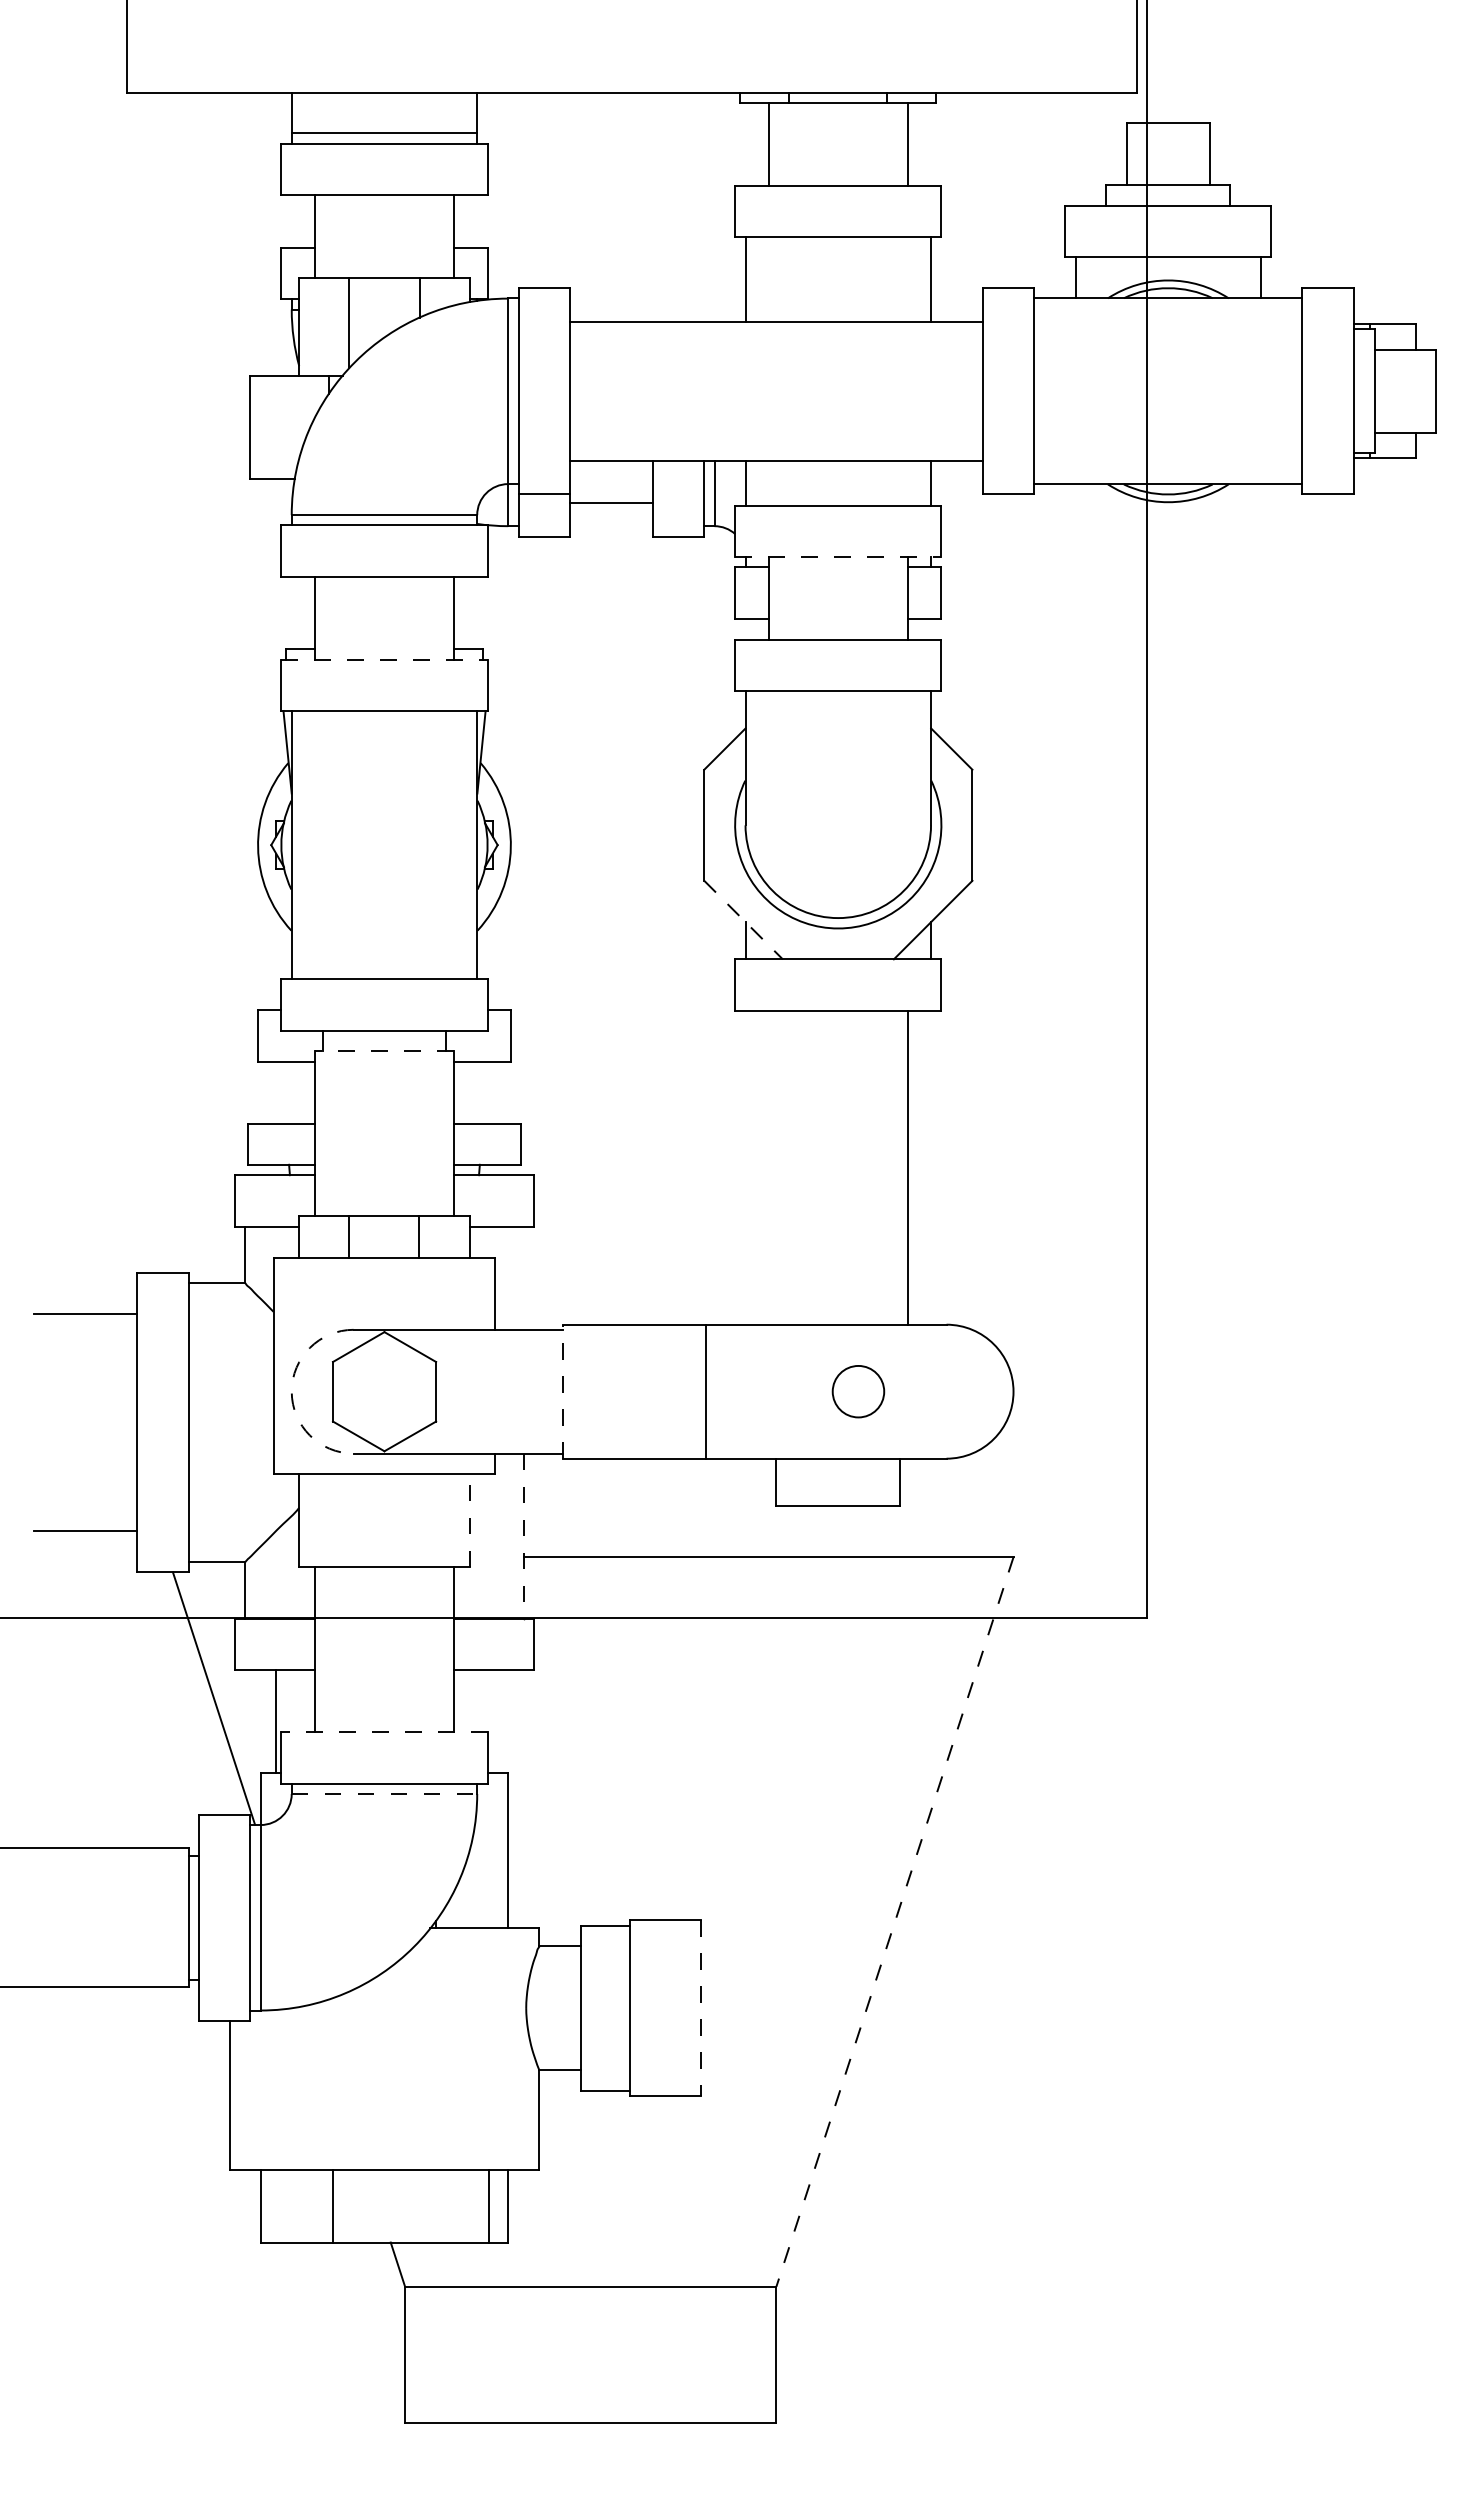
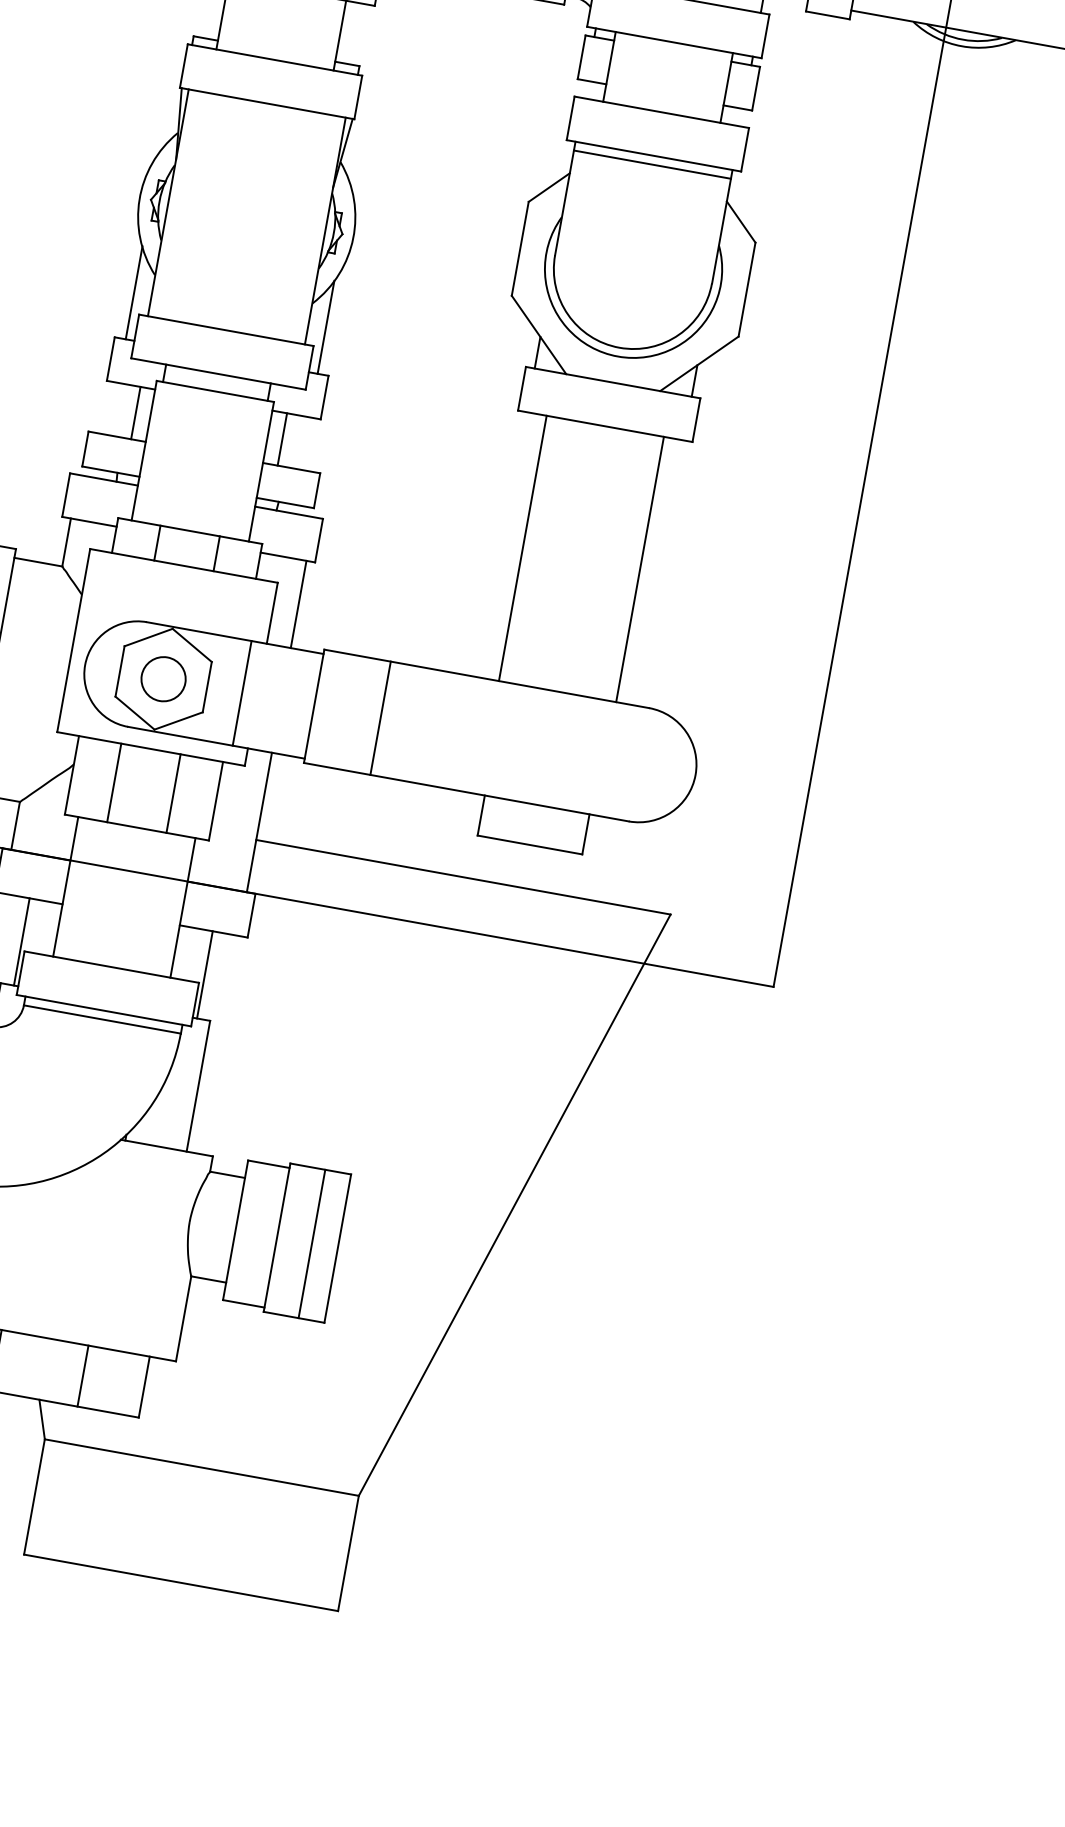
line: (838, 557) -> (674, 42), dashed -> solid
line: (384, 659) -> (275, 60), dashed -> solid
line: (838, 701) -> (652, 164), added
line: (743, 920) -> (538, 335), dashed -> solid
line: (271, 955) -> (134, 293), added
line: (498, 955) -> (326, 327), added
line: (383, 1051) -> (214, 391), dashed -> solid
line: (297, 1092) -> (135, 412), added
line: (471, 1092) -> (282, 439), added
line: (768, 1167) -> (522, 548), added
line: (523, 1277) -> (298, 603), added
arc: (291, 1391) -> (84, 664), dashed -> solid
line: (477, 1391) -> (242, 693), added
line: (562, 1391) -> (314, 706), dashed -> solid
line: (706, 1391) -> (380, 718), moved
circle: (858, 1391) -> (163, 679), moved
line: (349, 1520) -> (114, 782), added
line: (419, 1520) -> (173, 793), added
line: (469, 1520) -> (215, 801), dashed -> solid
line: (523, 1536) -> (259, 822), dashed -> solid
line: (492, 1721) -> (204, 974), added
line: (383, 1732) -> (110, 967), dashed -> solid
line: (384, 1794) -> (102, 1019), dashed -> solid
line: (895, 1921) -> (515, 1205), dashed -> solid
line: (670, 2007) -> (311, 1243), added
line: (701, 2007) -> (338, 1248), dashed -> solid
line: (488, 2206) -> (82, 1376), moved

